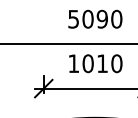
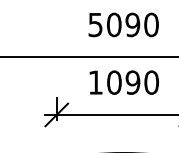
text: (102, 63) -> (132, 82), 1010 -> 1090

